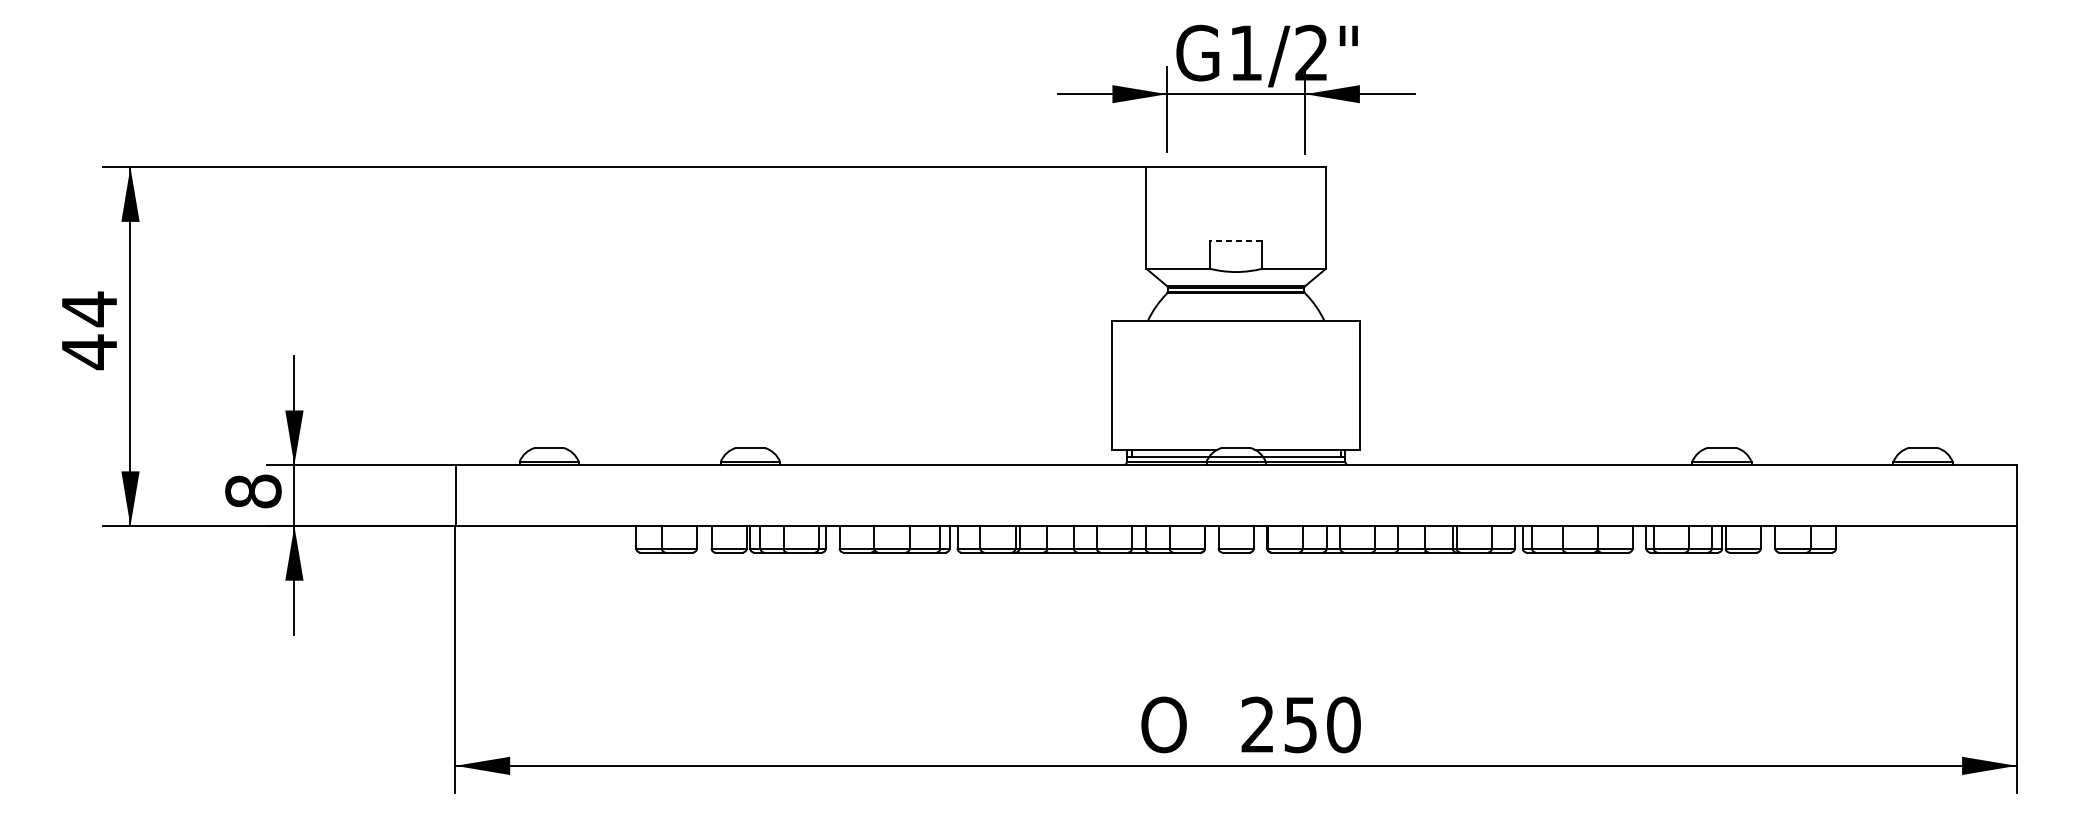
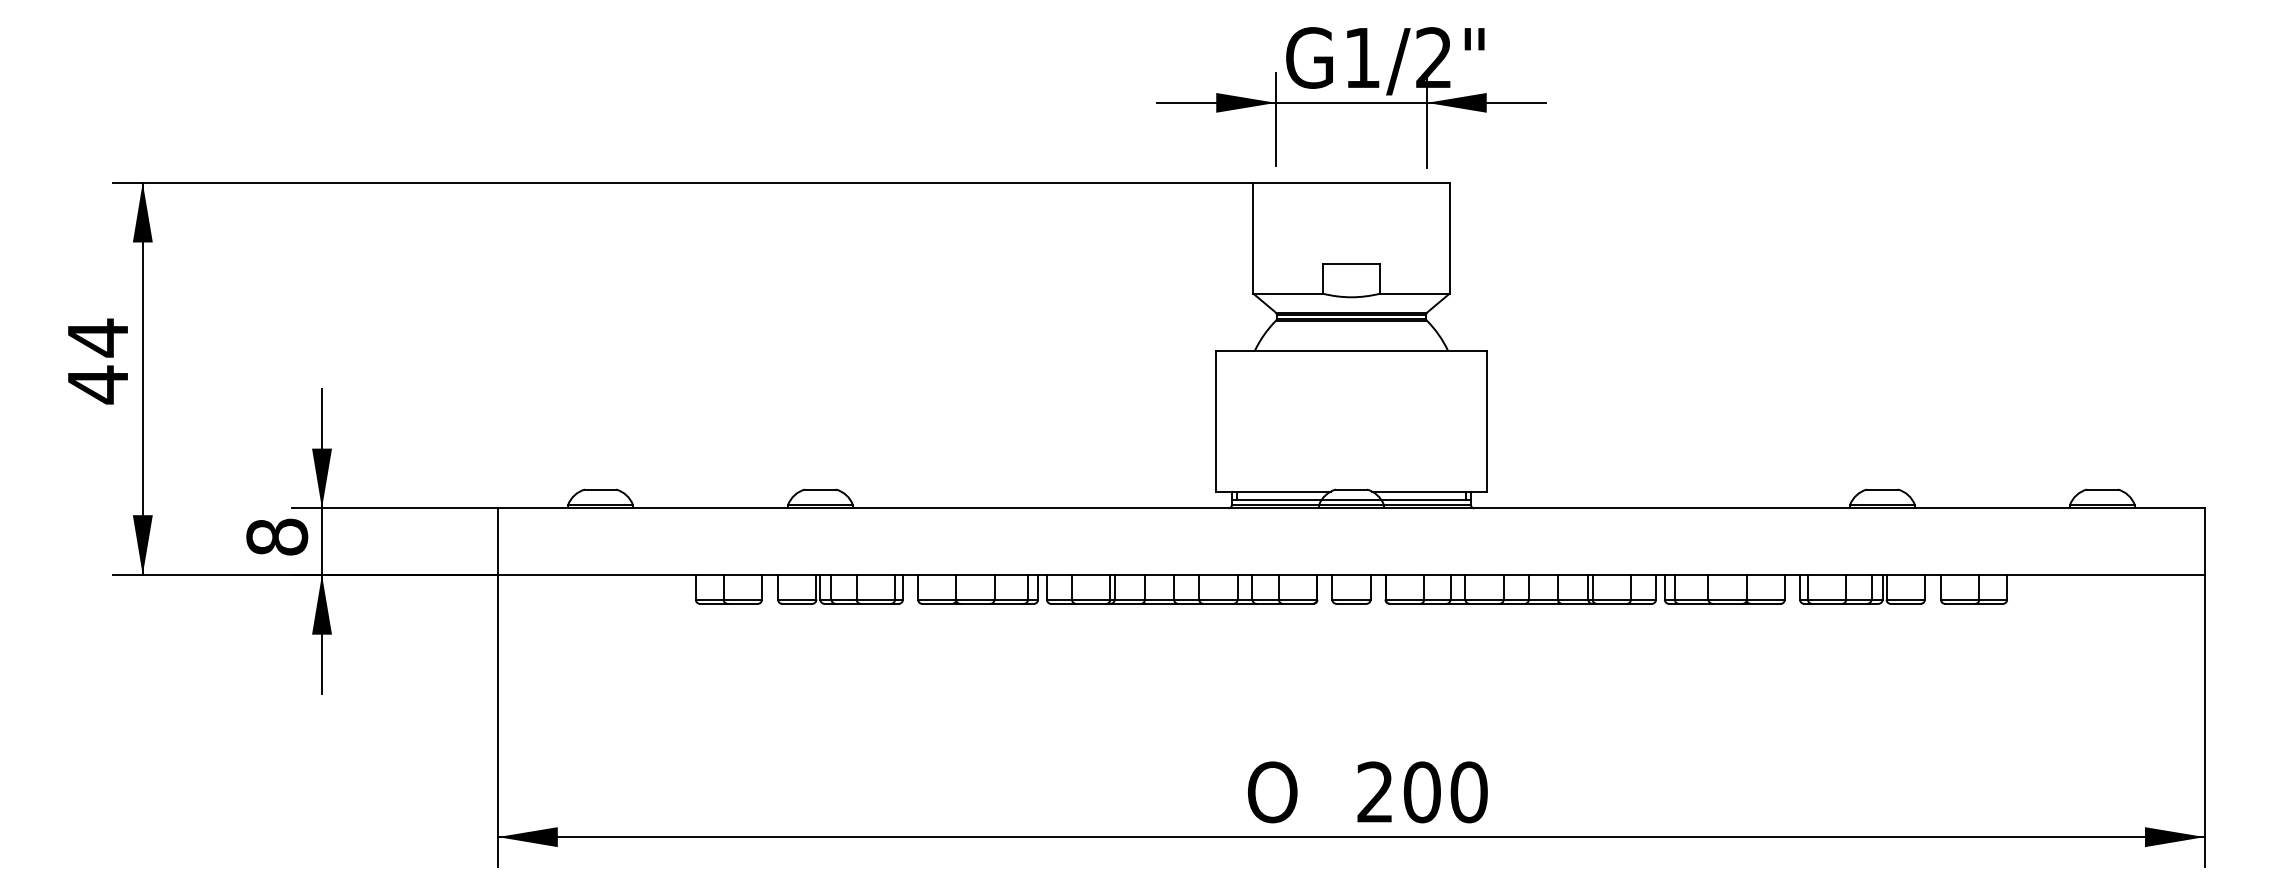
line: (1236, 241) -> (1351, 263), dashed -> solid
text: (1300, 725) -> (1421, 792), 250 -> 200

